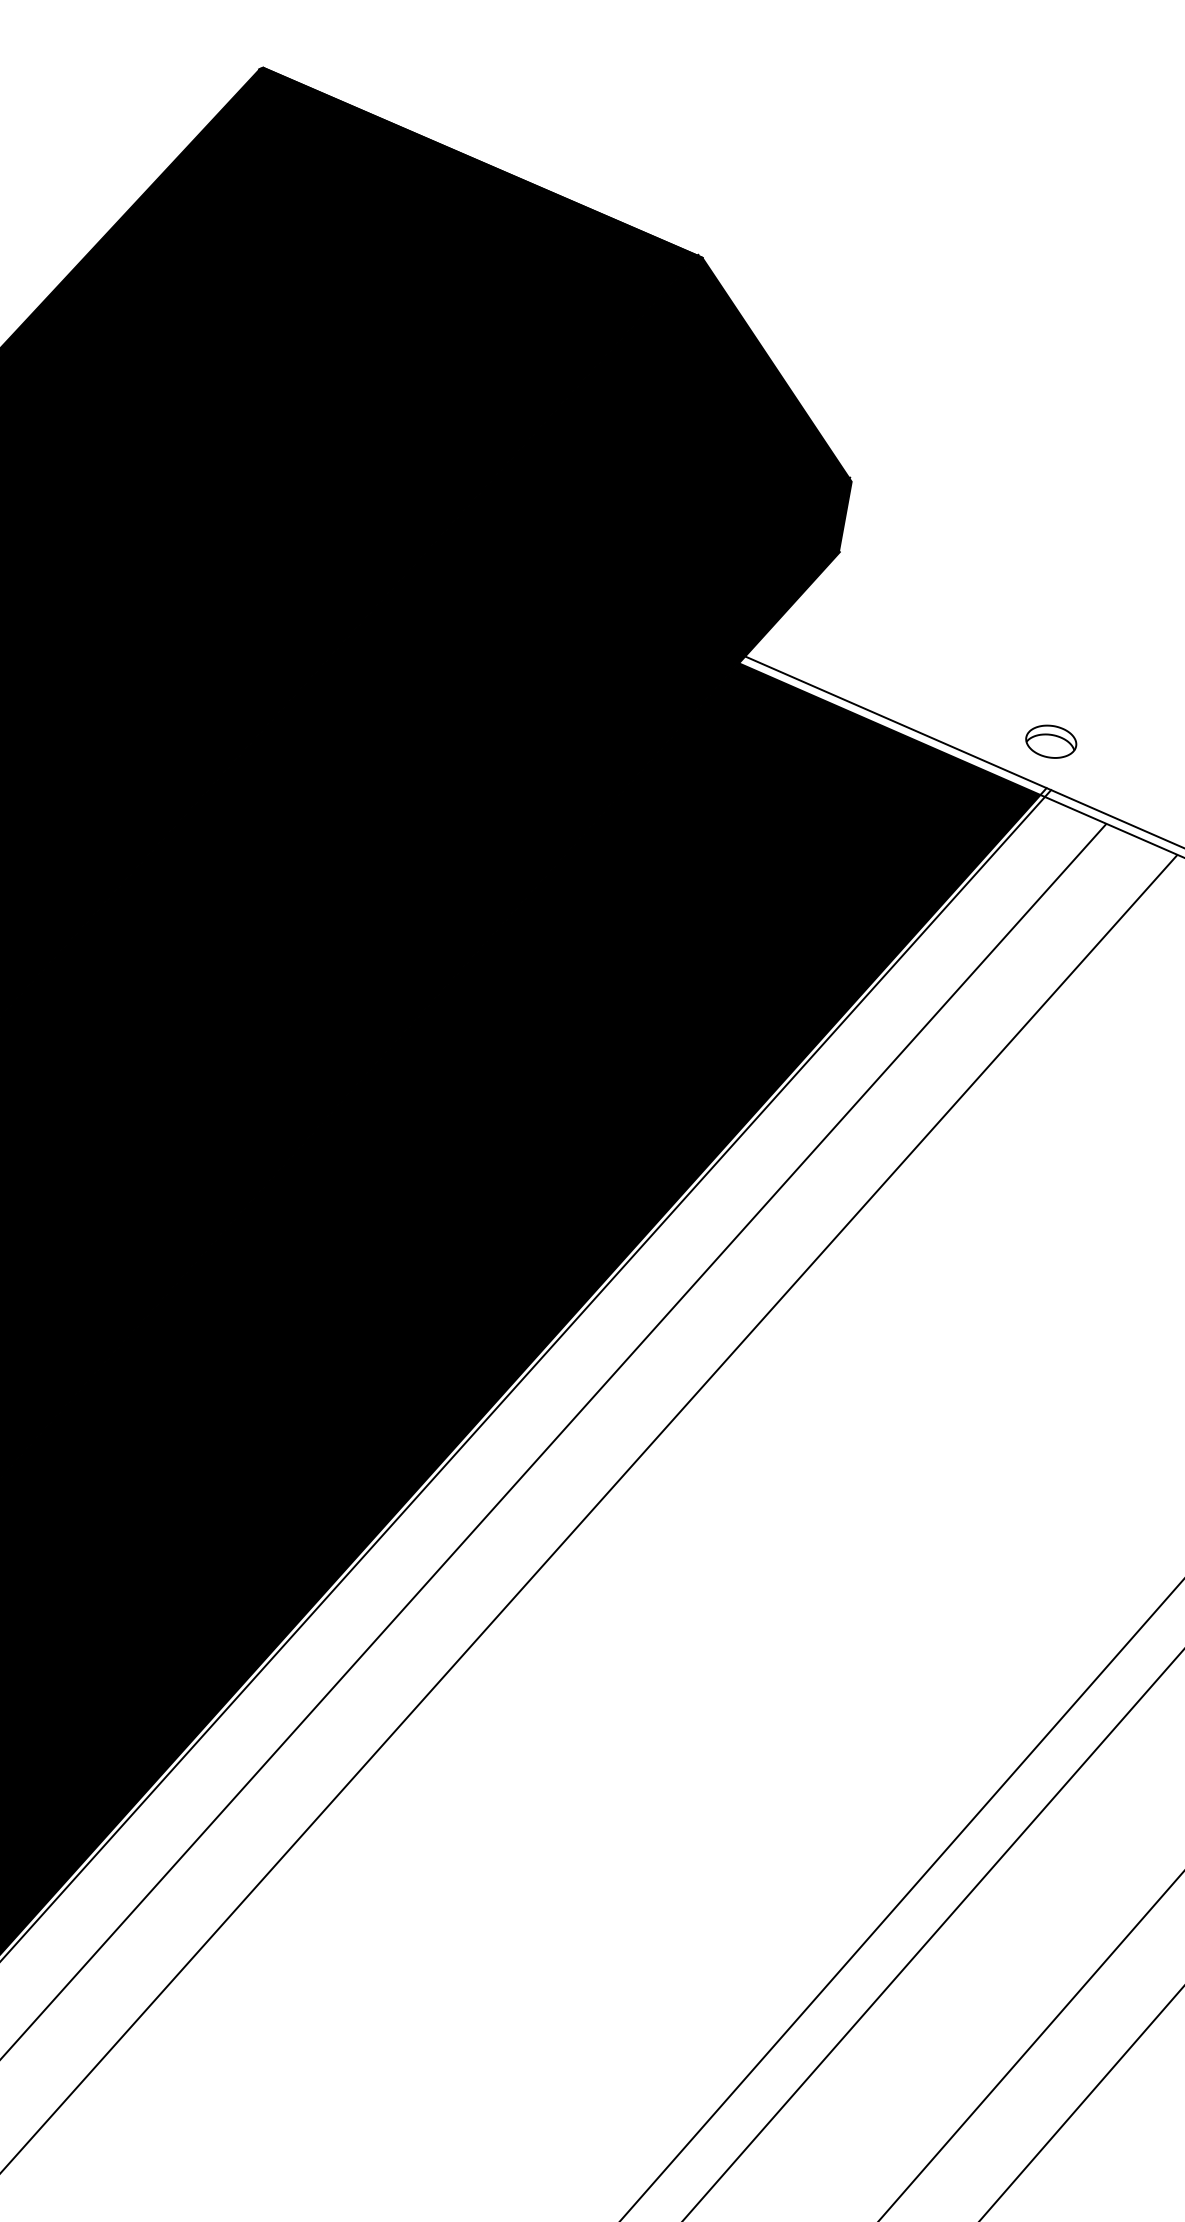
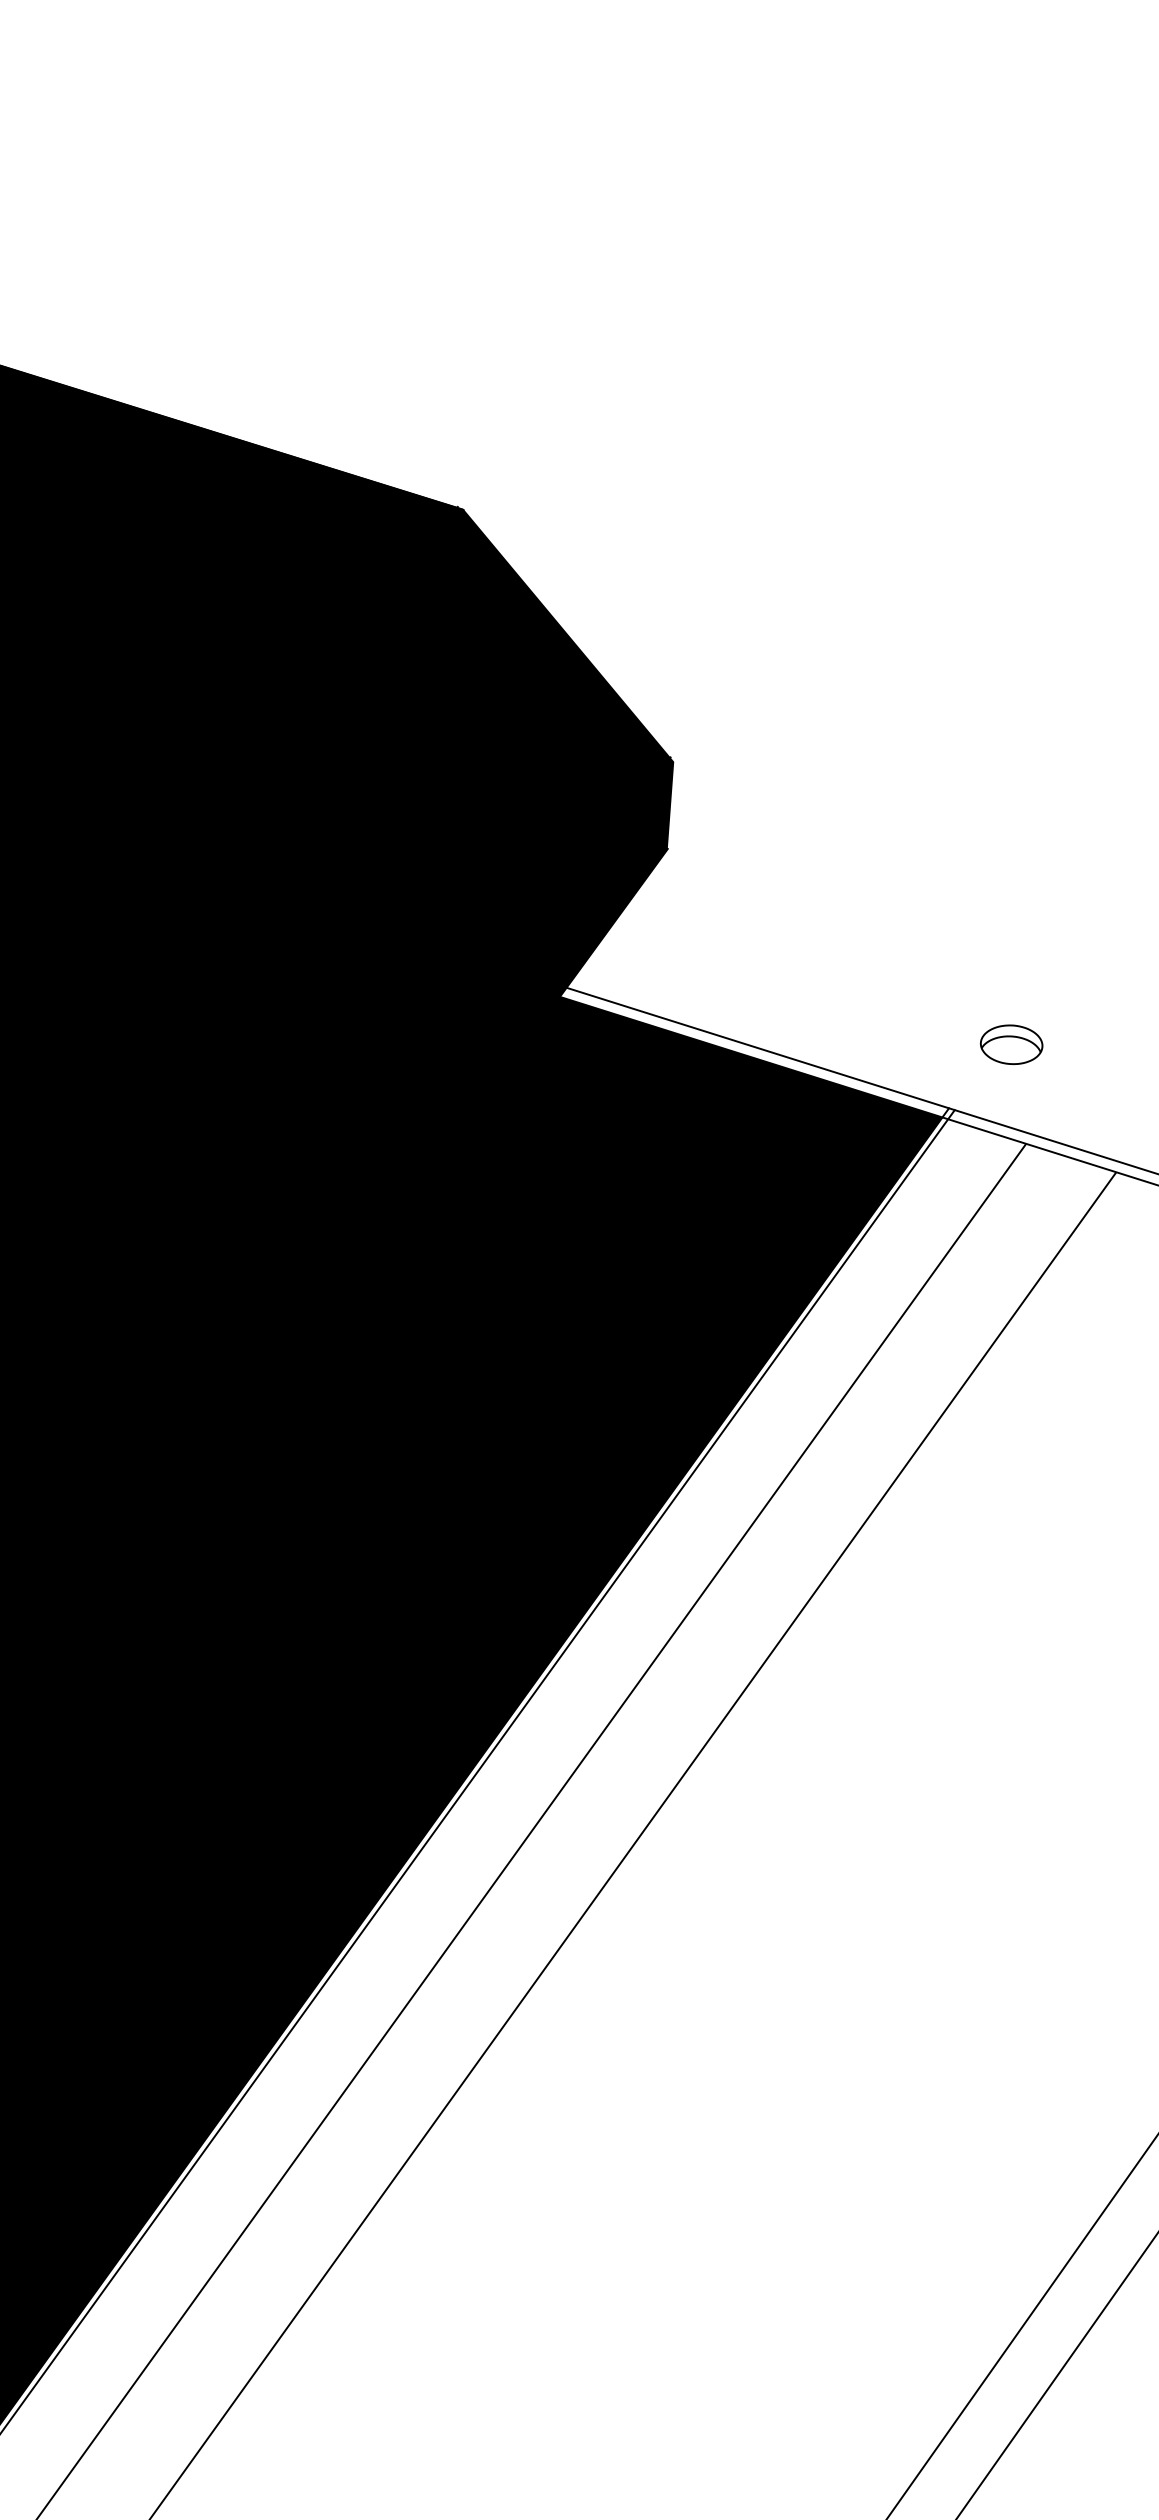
part: (1051, 741) -> (1011, 1044), moved

